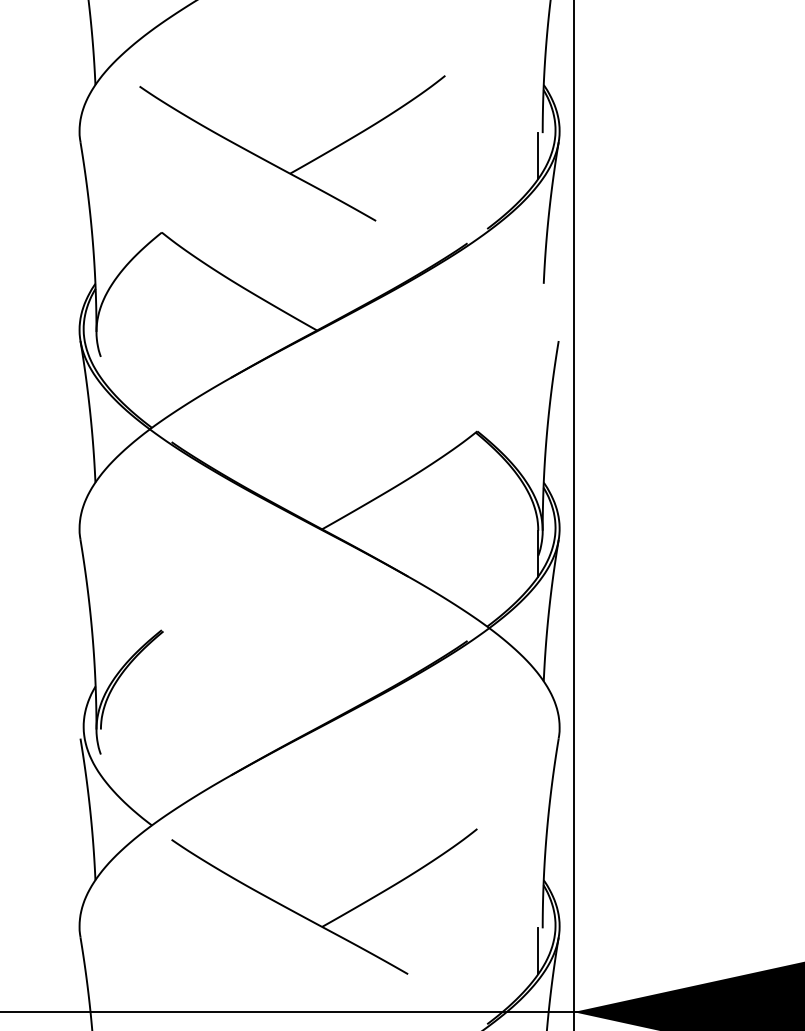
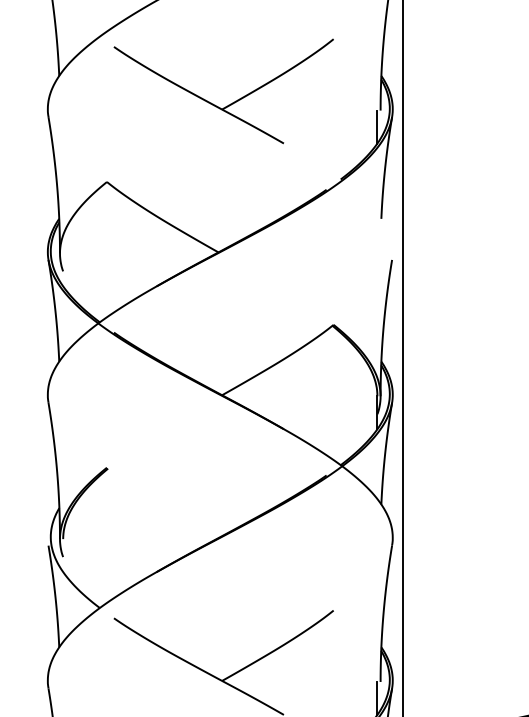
part: (300, 166) -> (229, 104), moved

